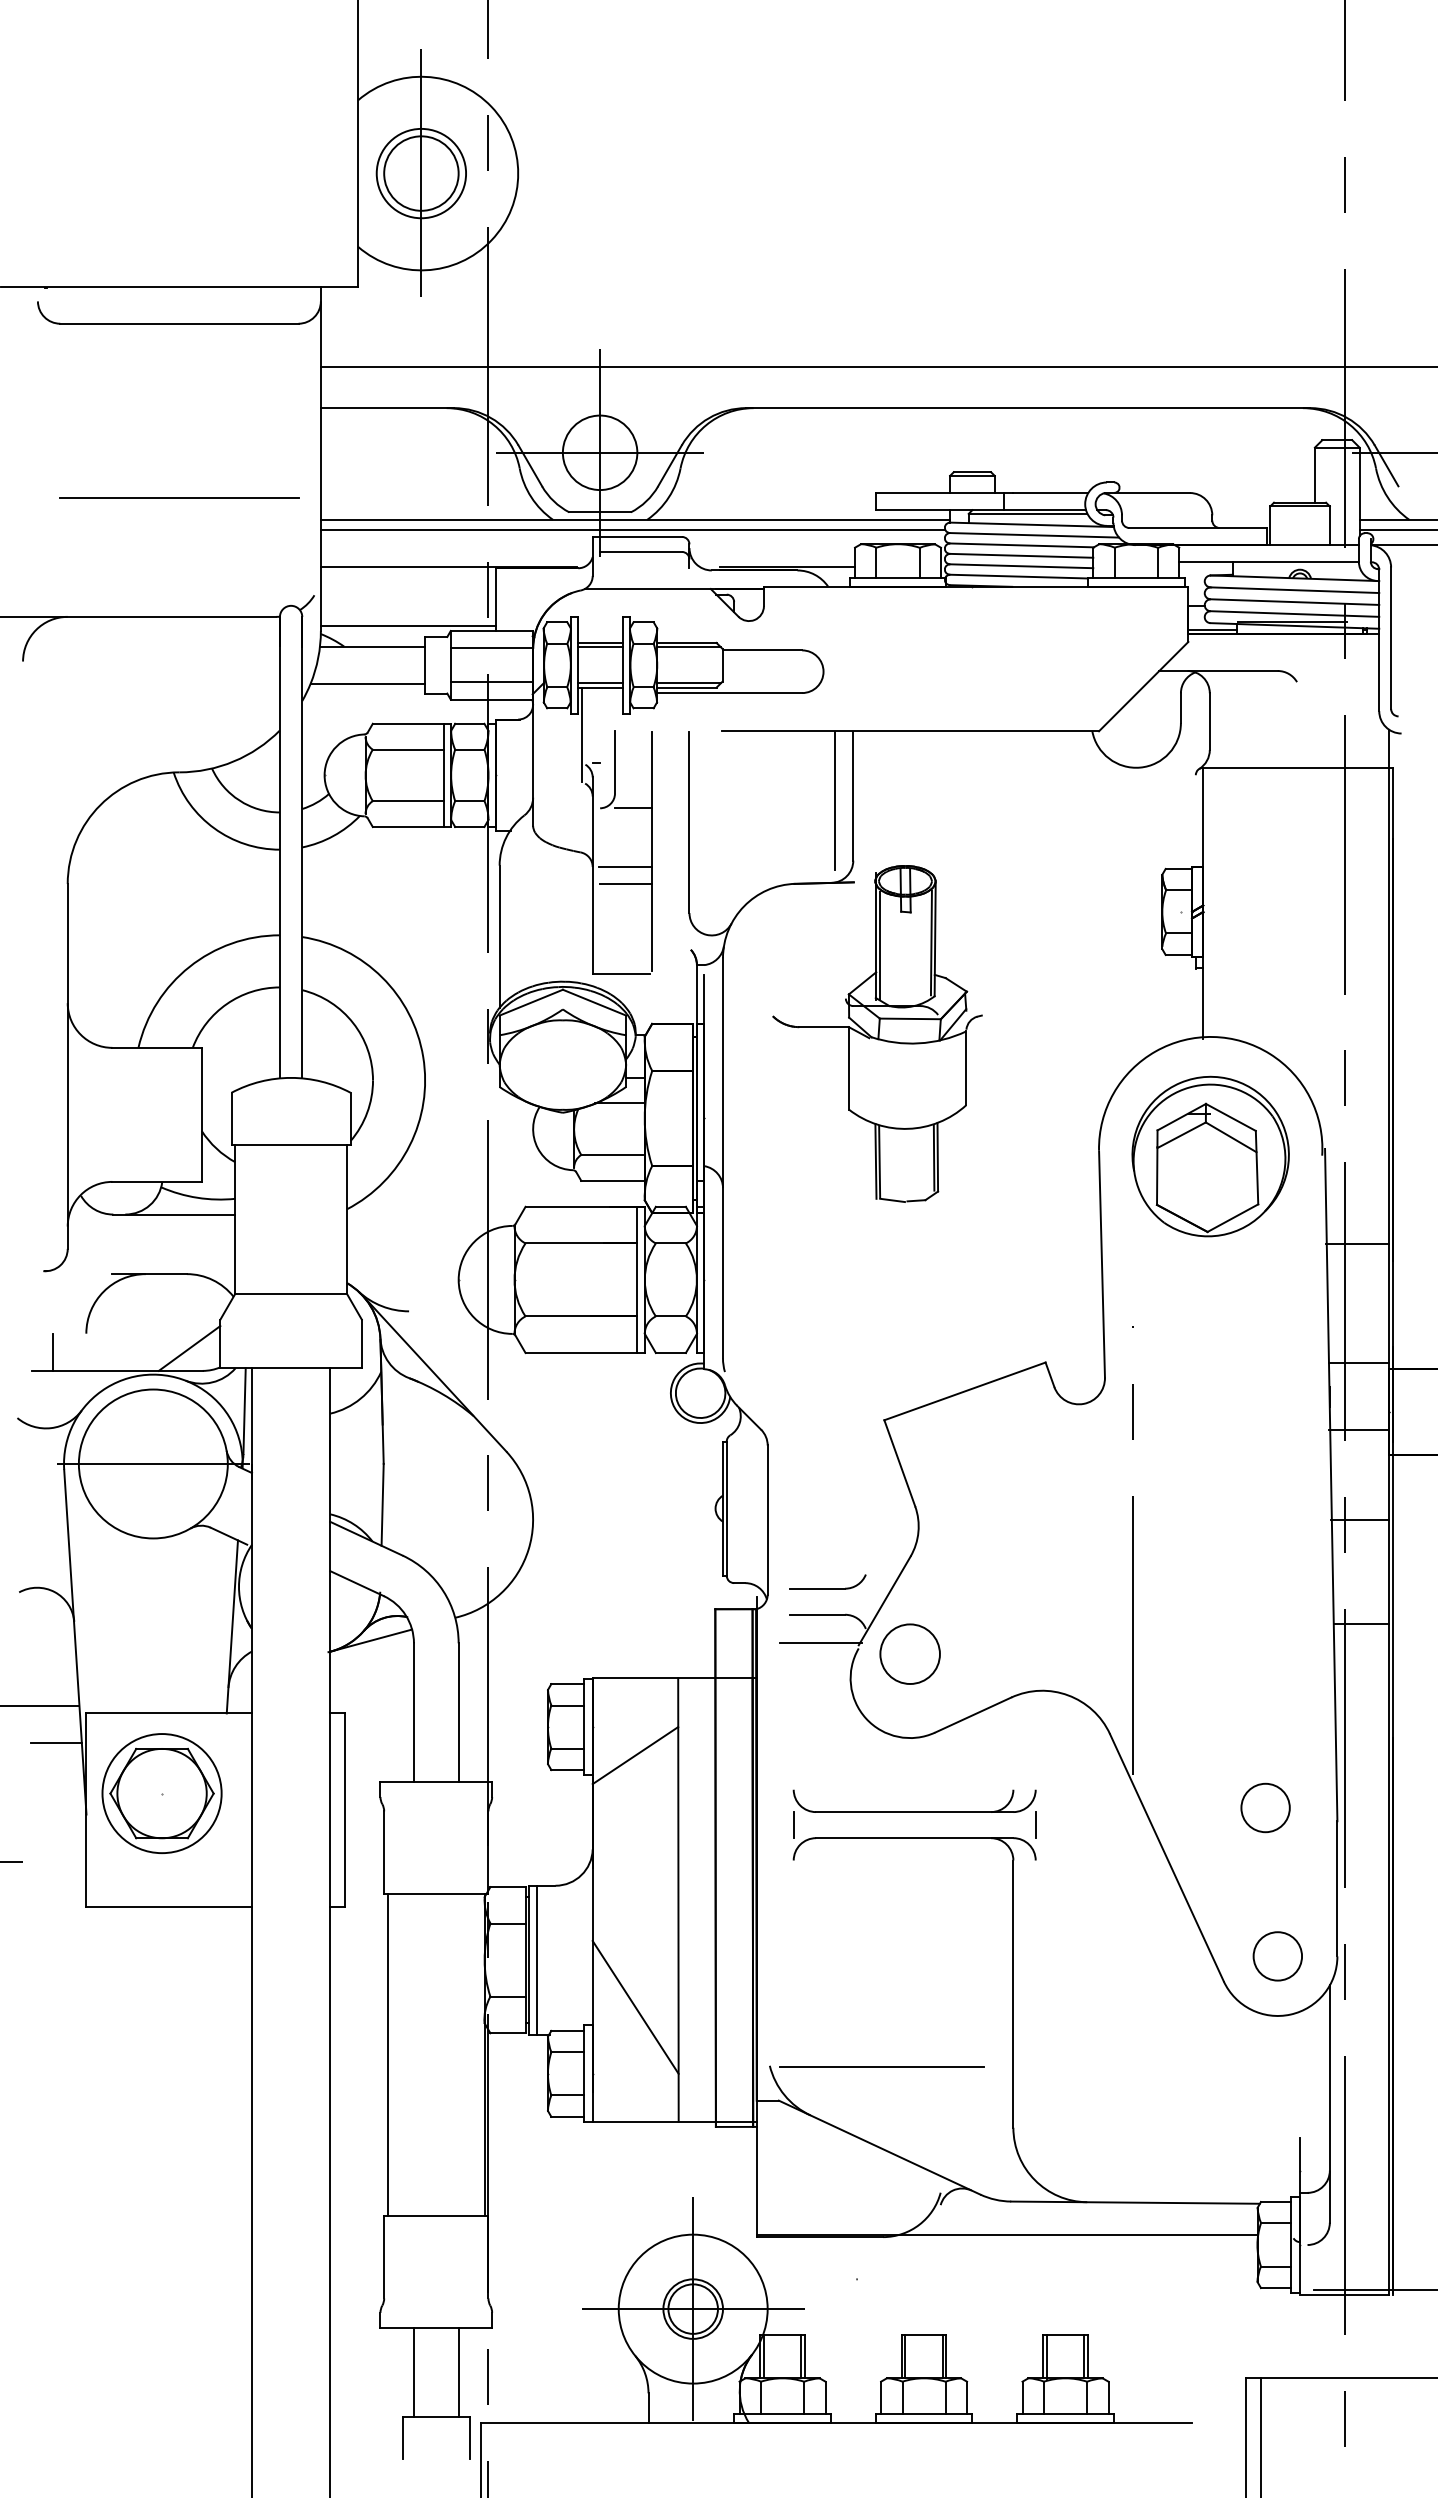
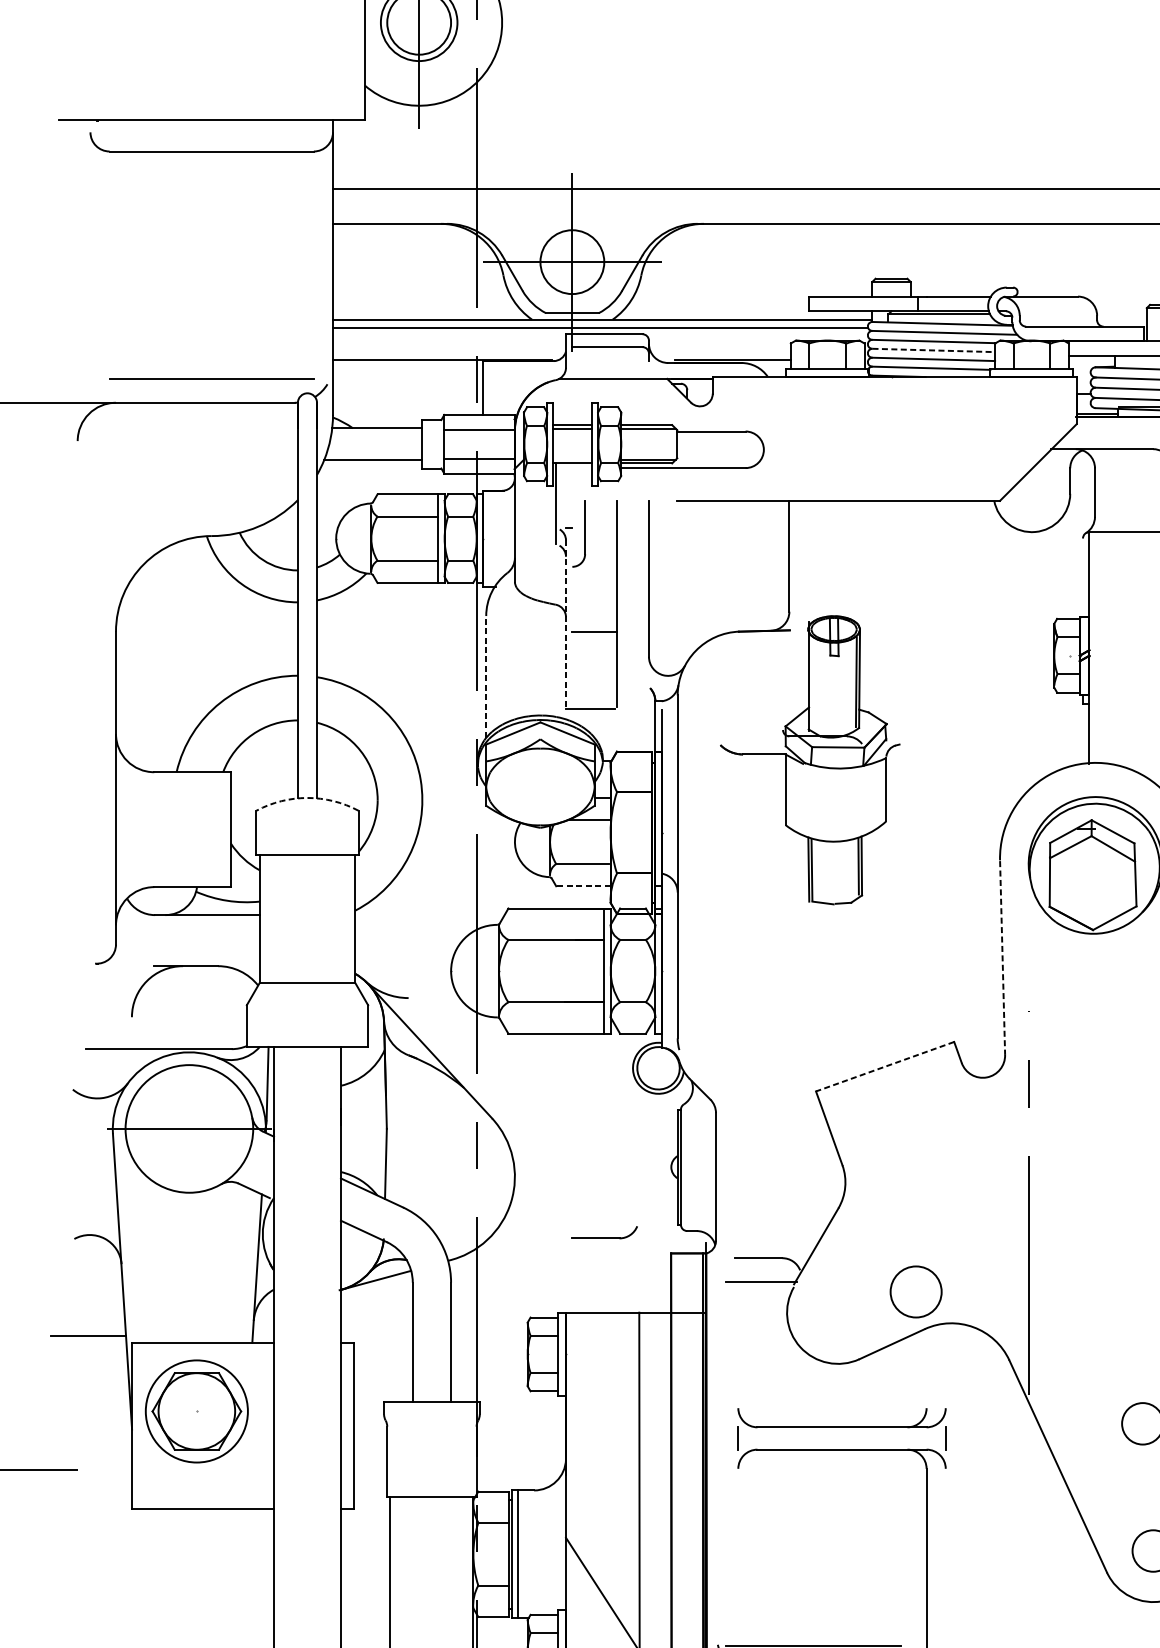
line: (179, 497) -> (211, 378), moved
line: (1021, 555) -> (933, 350), solid -> dashed
line: (407, 626) -> (407, 411), removed
line: (600, 683) -> (572, 459), removed
line: (834, 801) -> (773, 561), removed
line: (633, 808) -> (600, 567), removed
line: (625, 867) -> (594, 617), removed
line: (592, 876) -> (565, 625), solid -> dashed
line: (499, 936) -> (486, 676), solid -> dashed
line: (879, 945) -> (811, 684), removed
arc: (291, 1077) -> (307, 797), solid -> dashed
line: (613, 1180) -> (583, 885), solid -> dashed
line: (1102, 1265) -> (1003, 958), solid -> dashed
line: (189, 1348) -> (220, 1029), removed
line: (52, 1351) -> (102, 1032), removed
line: (964, 1391) -> (884, 1066), solid -> dashed
part: (827, 1588) -> (604, 1238), moved
circle: (909, 1653) -> (915, 1291), moved
line: (55, 1743) -> (105, 1368), removed
line: (635, 1755) -> (602, 1378), removed

